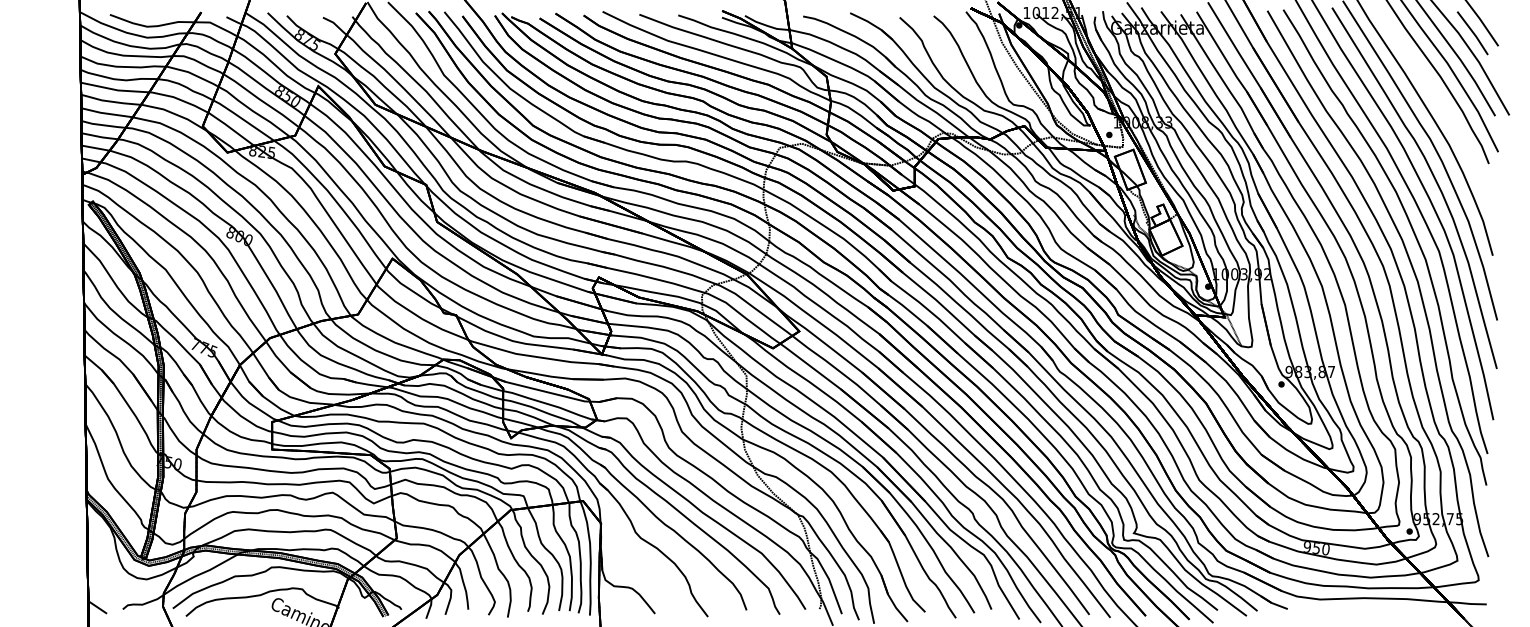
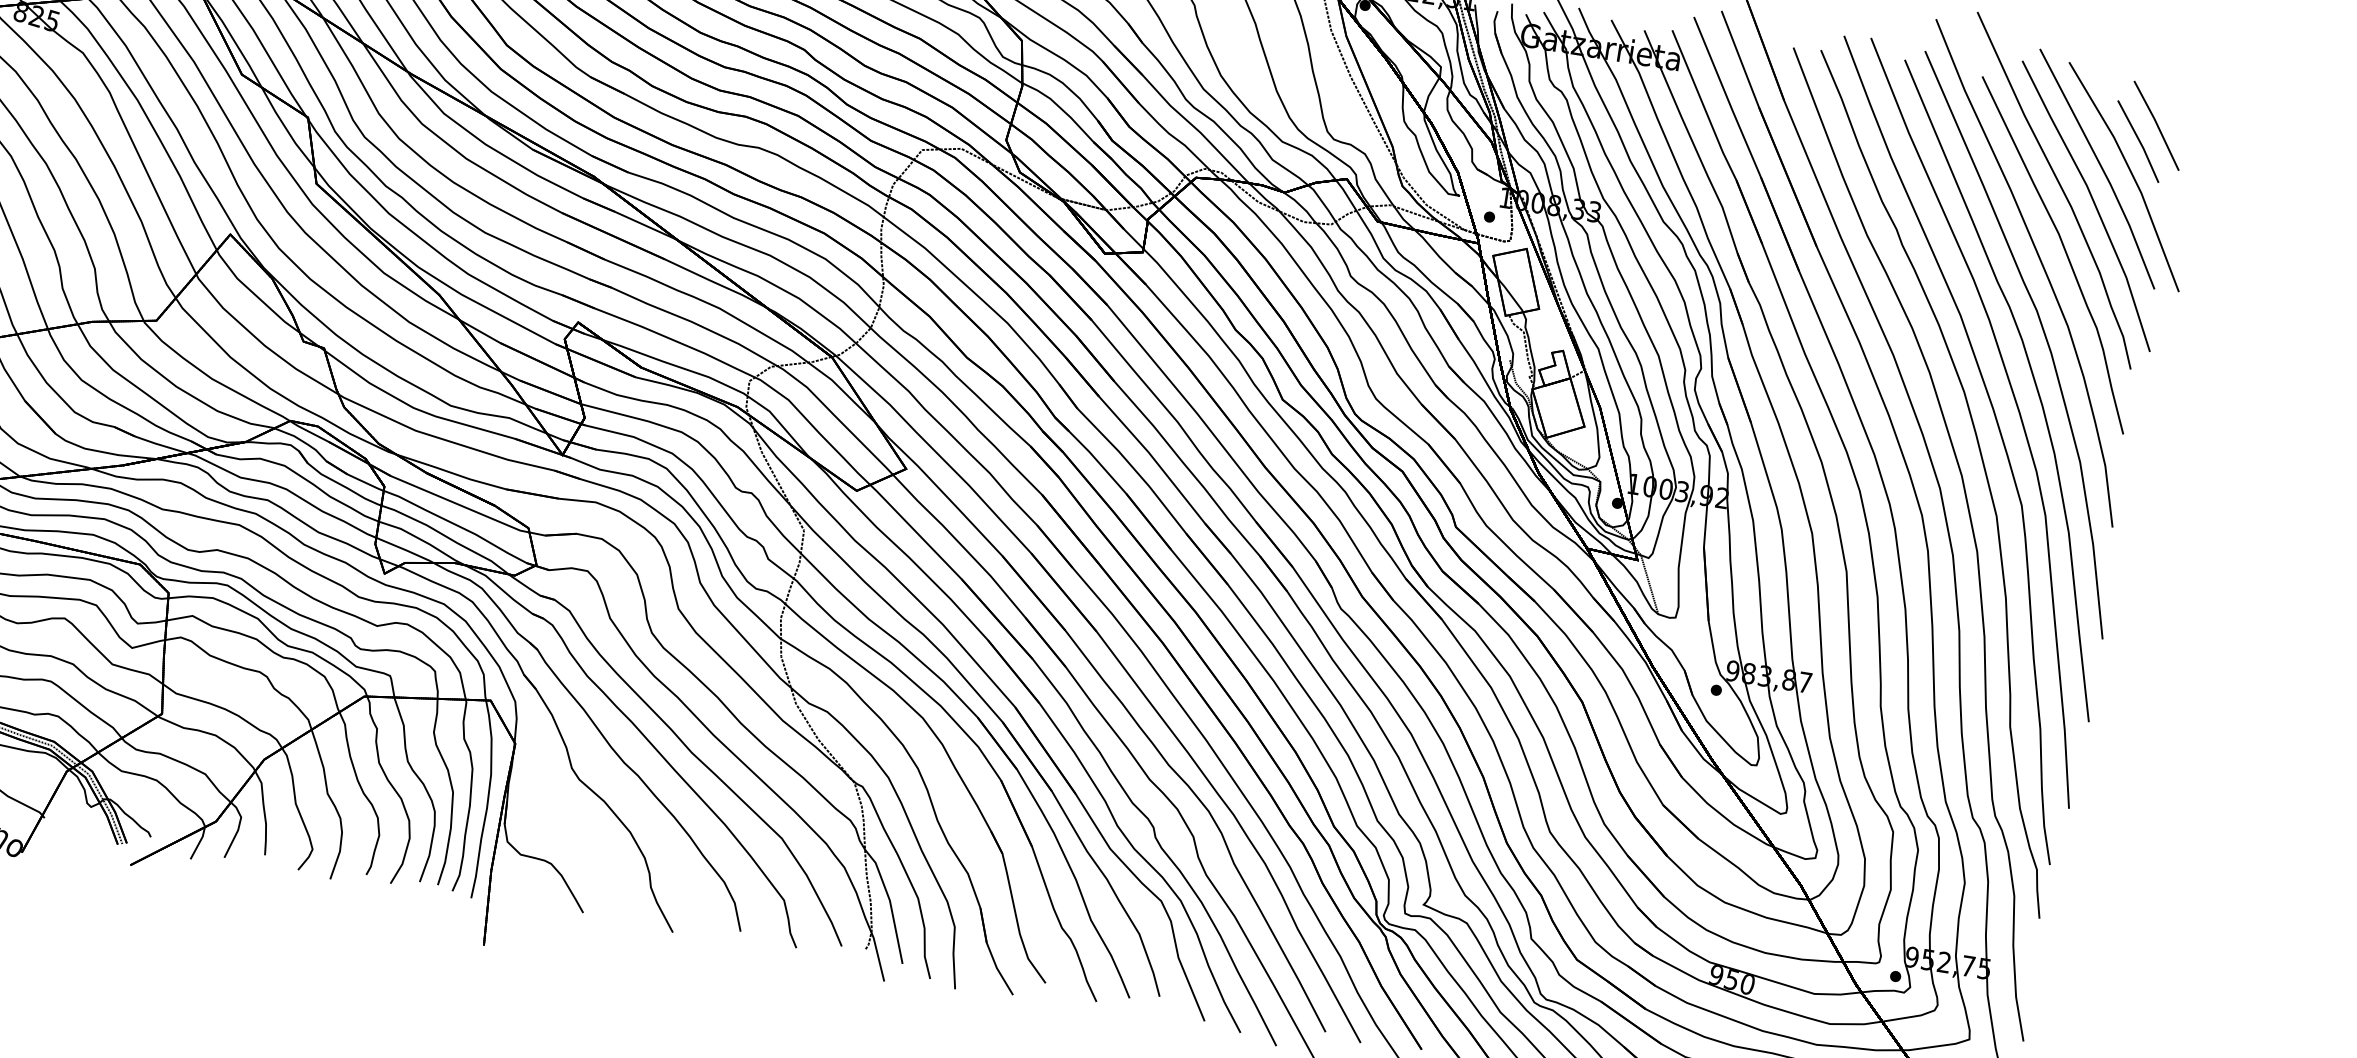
curve: (1440, 103) -> (2064, 252), added

